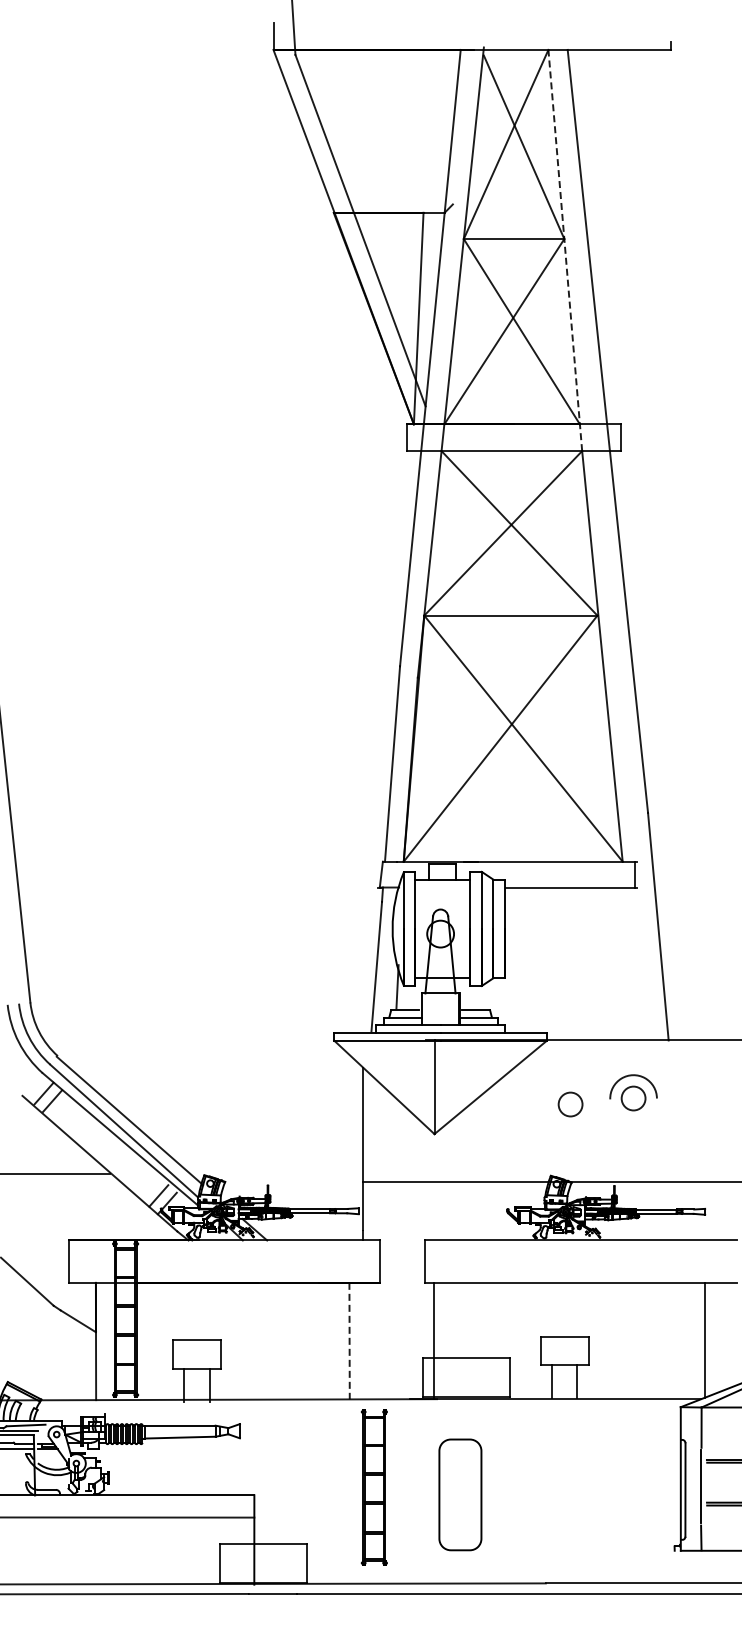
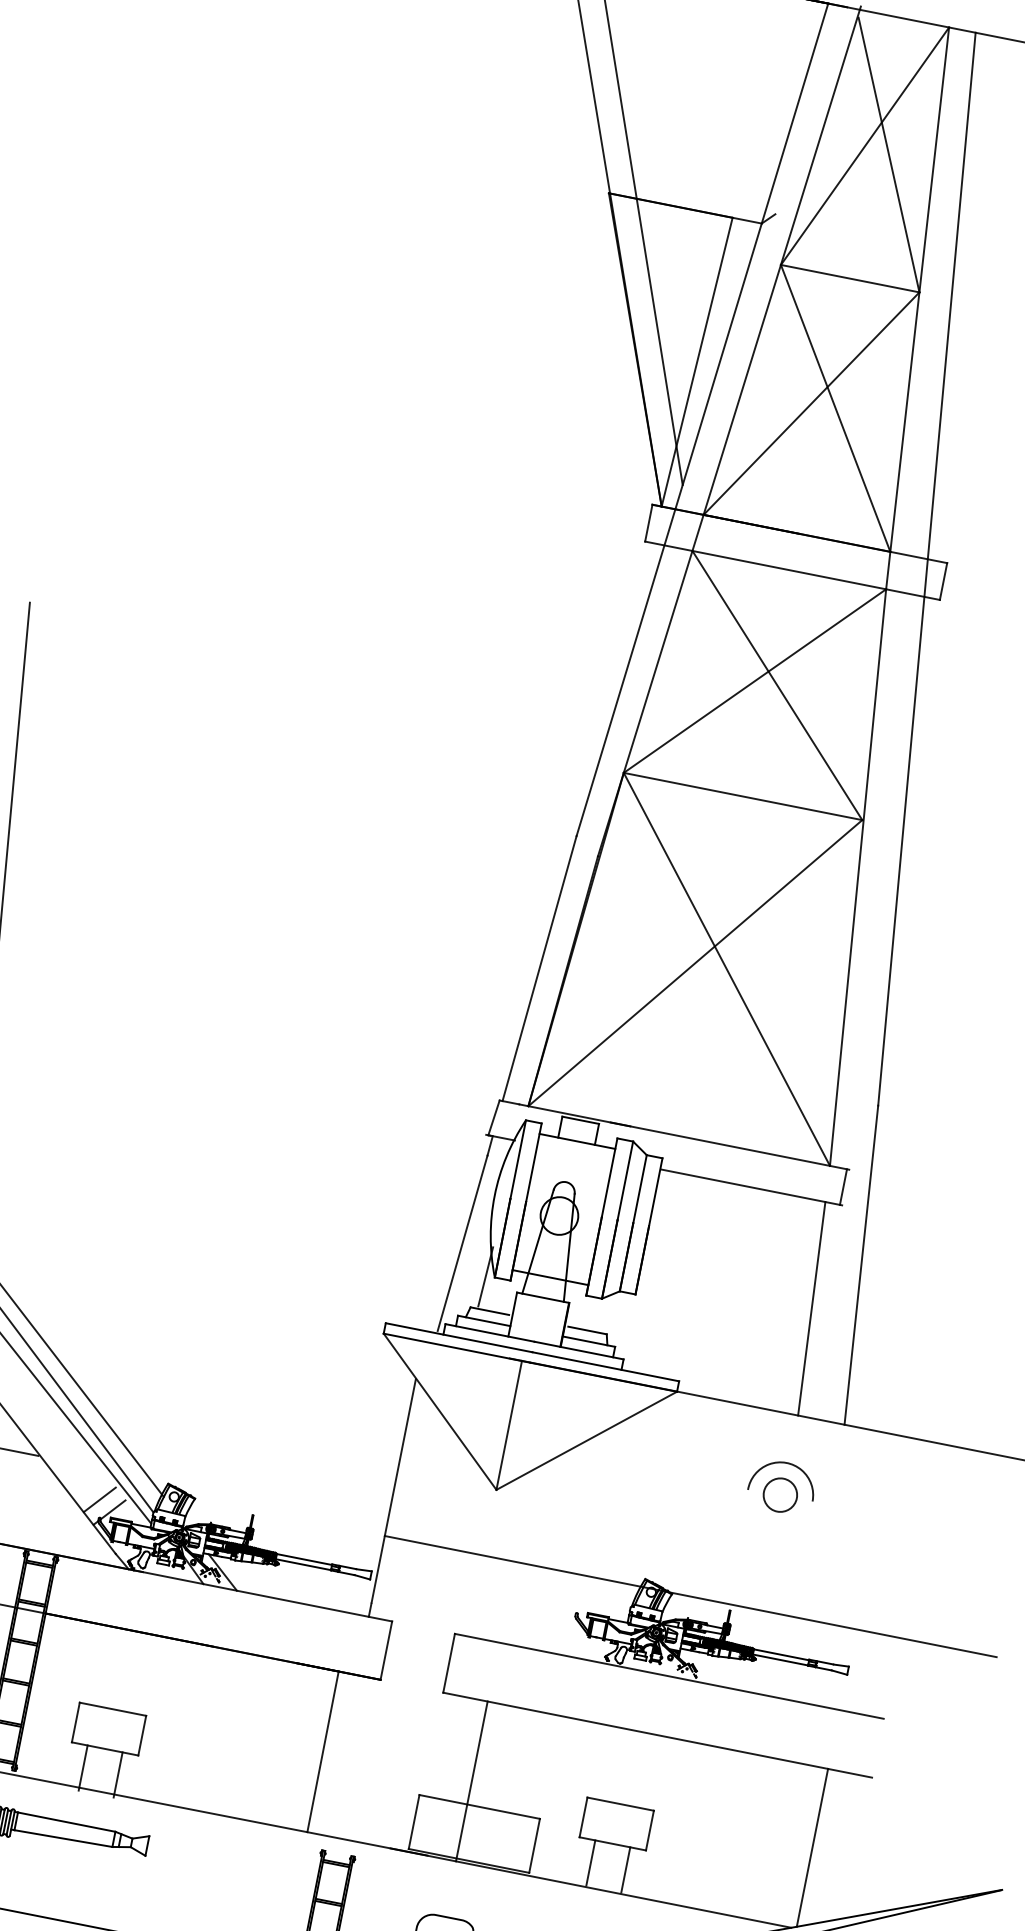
line: (565, 250) -> (917, 308), dashed -> solid
line: (629, 963) -> (811, 1308), added
circle: (570, 1104) -> (691, 1486), removed
line: (349, 1341) -> (322, 1752), dashed -> solid
line: (433, 1341) -> (471, 1781), moved

